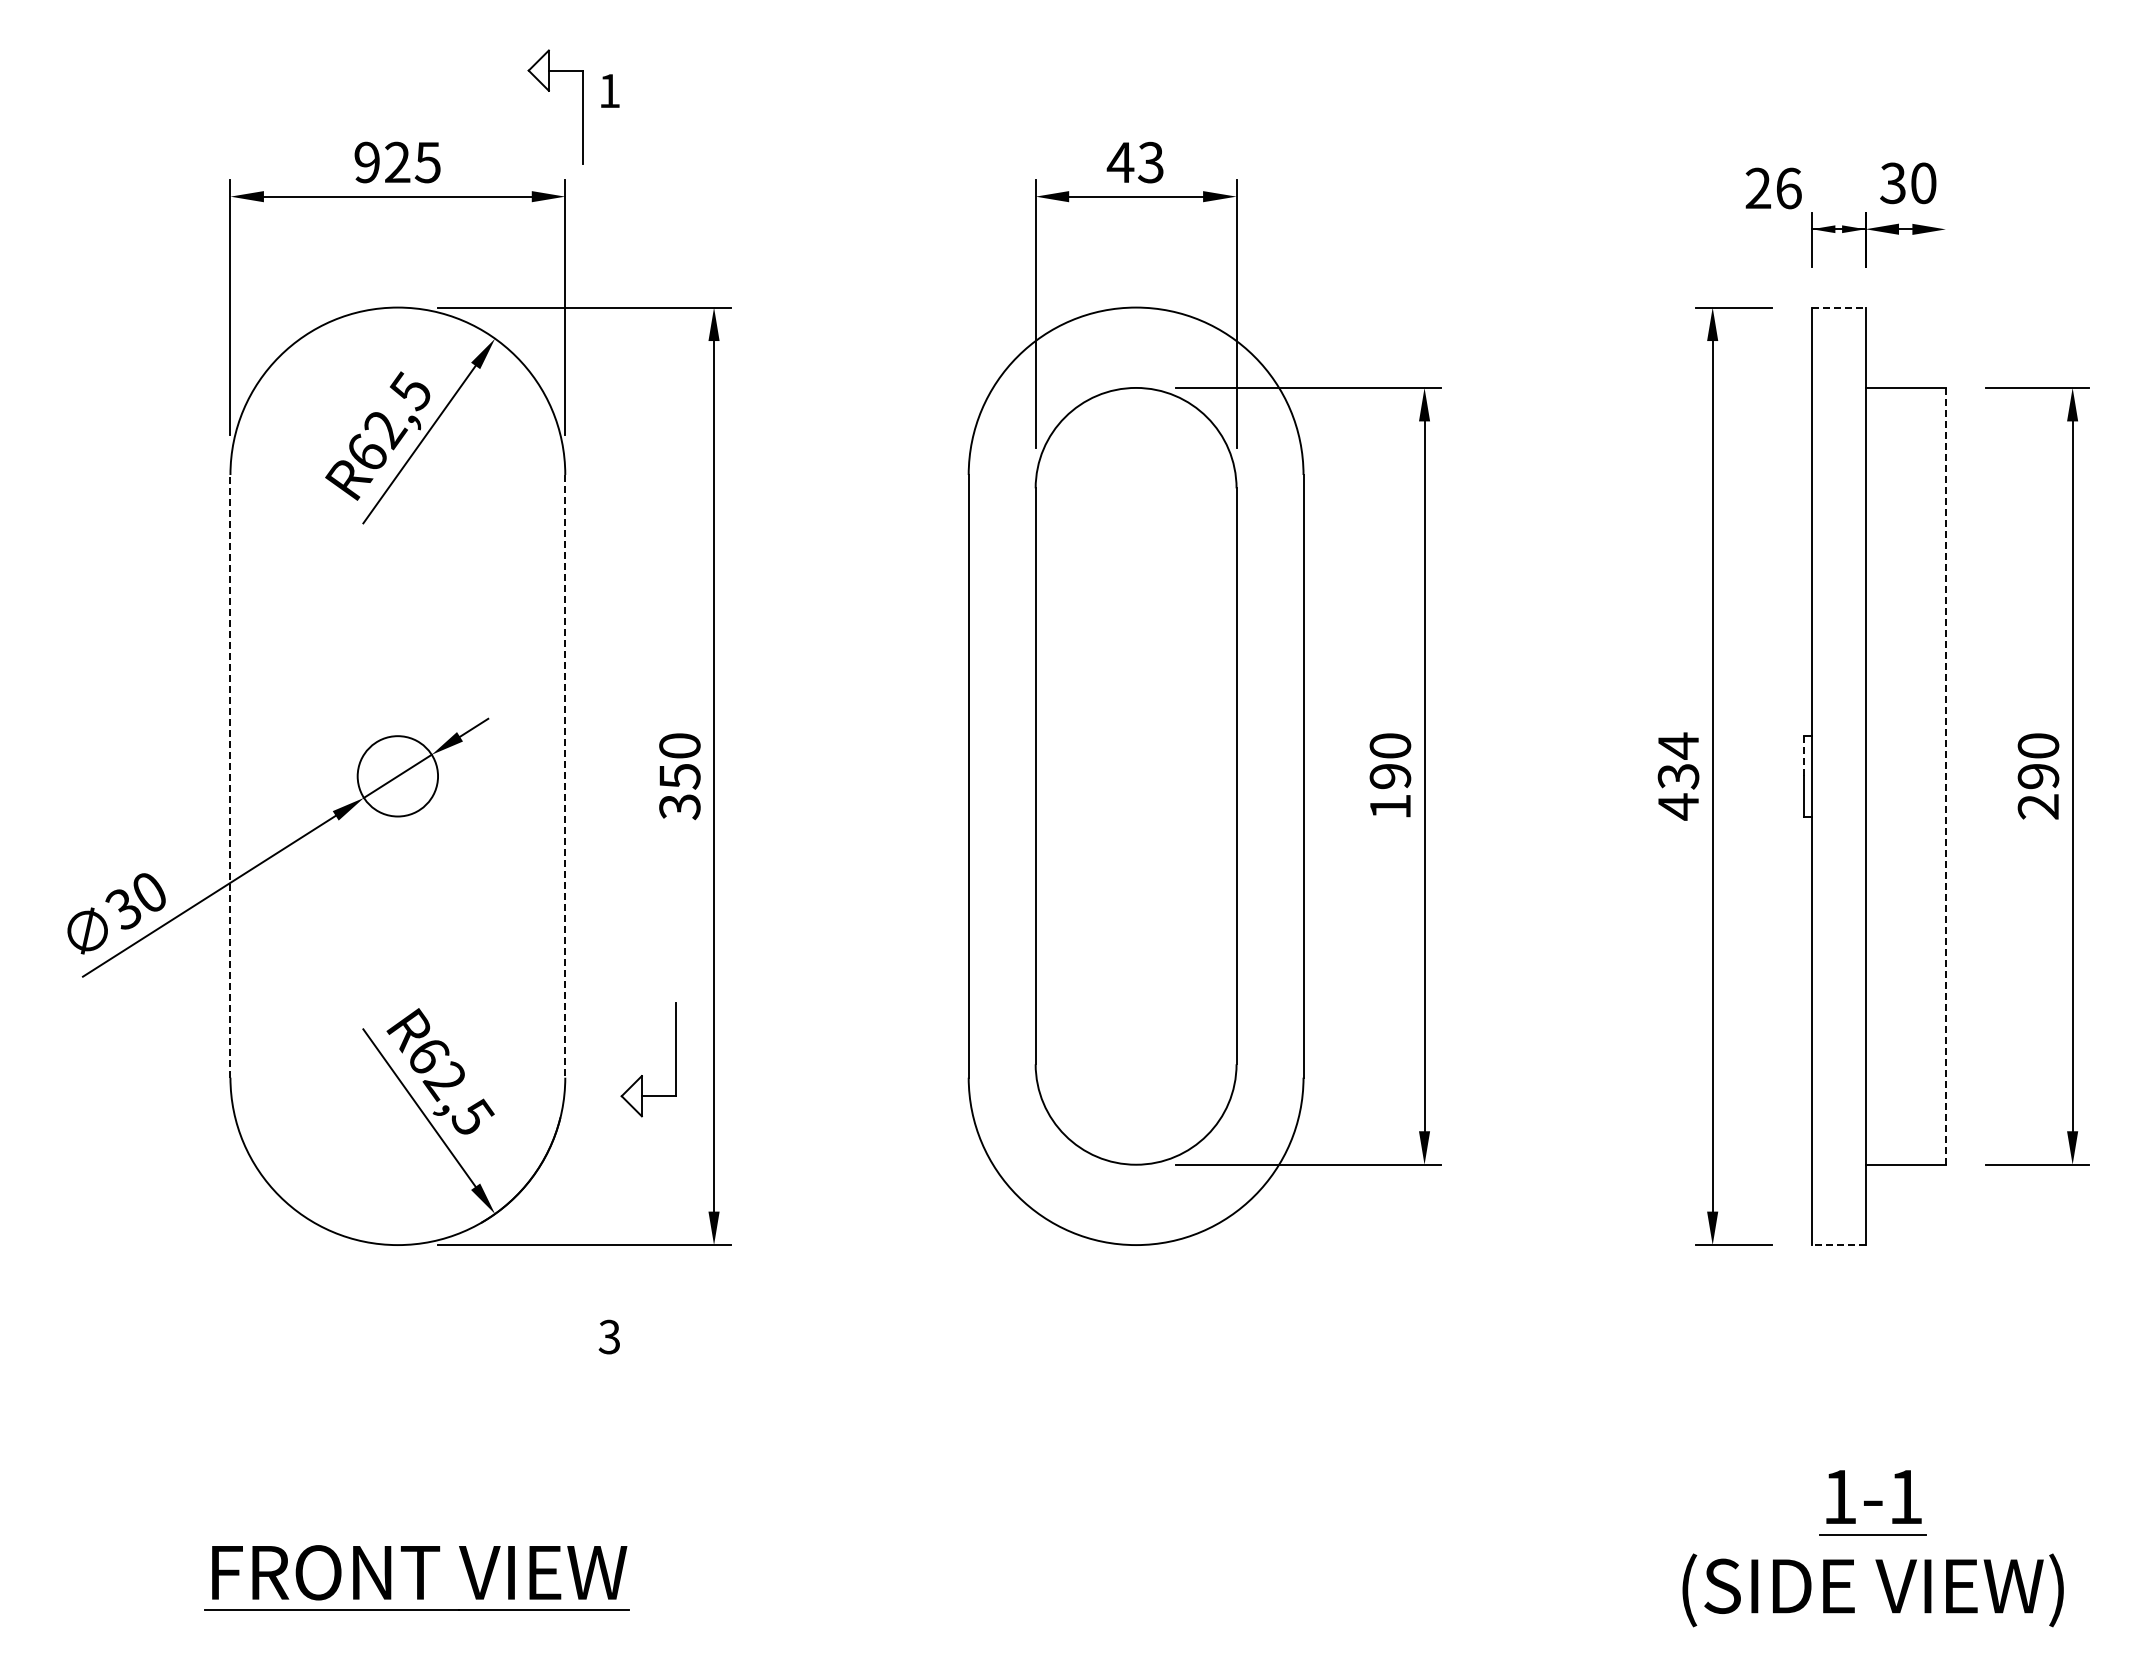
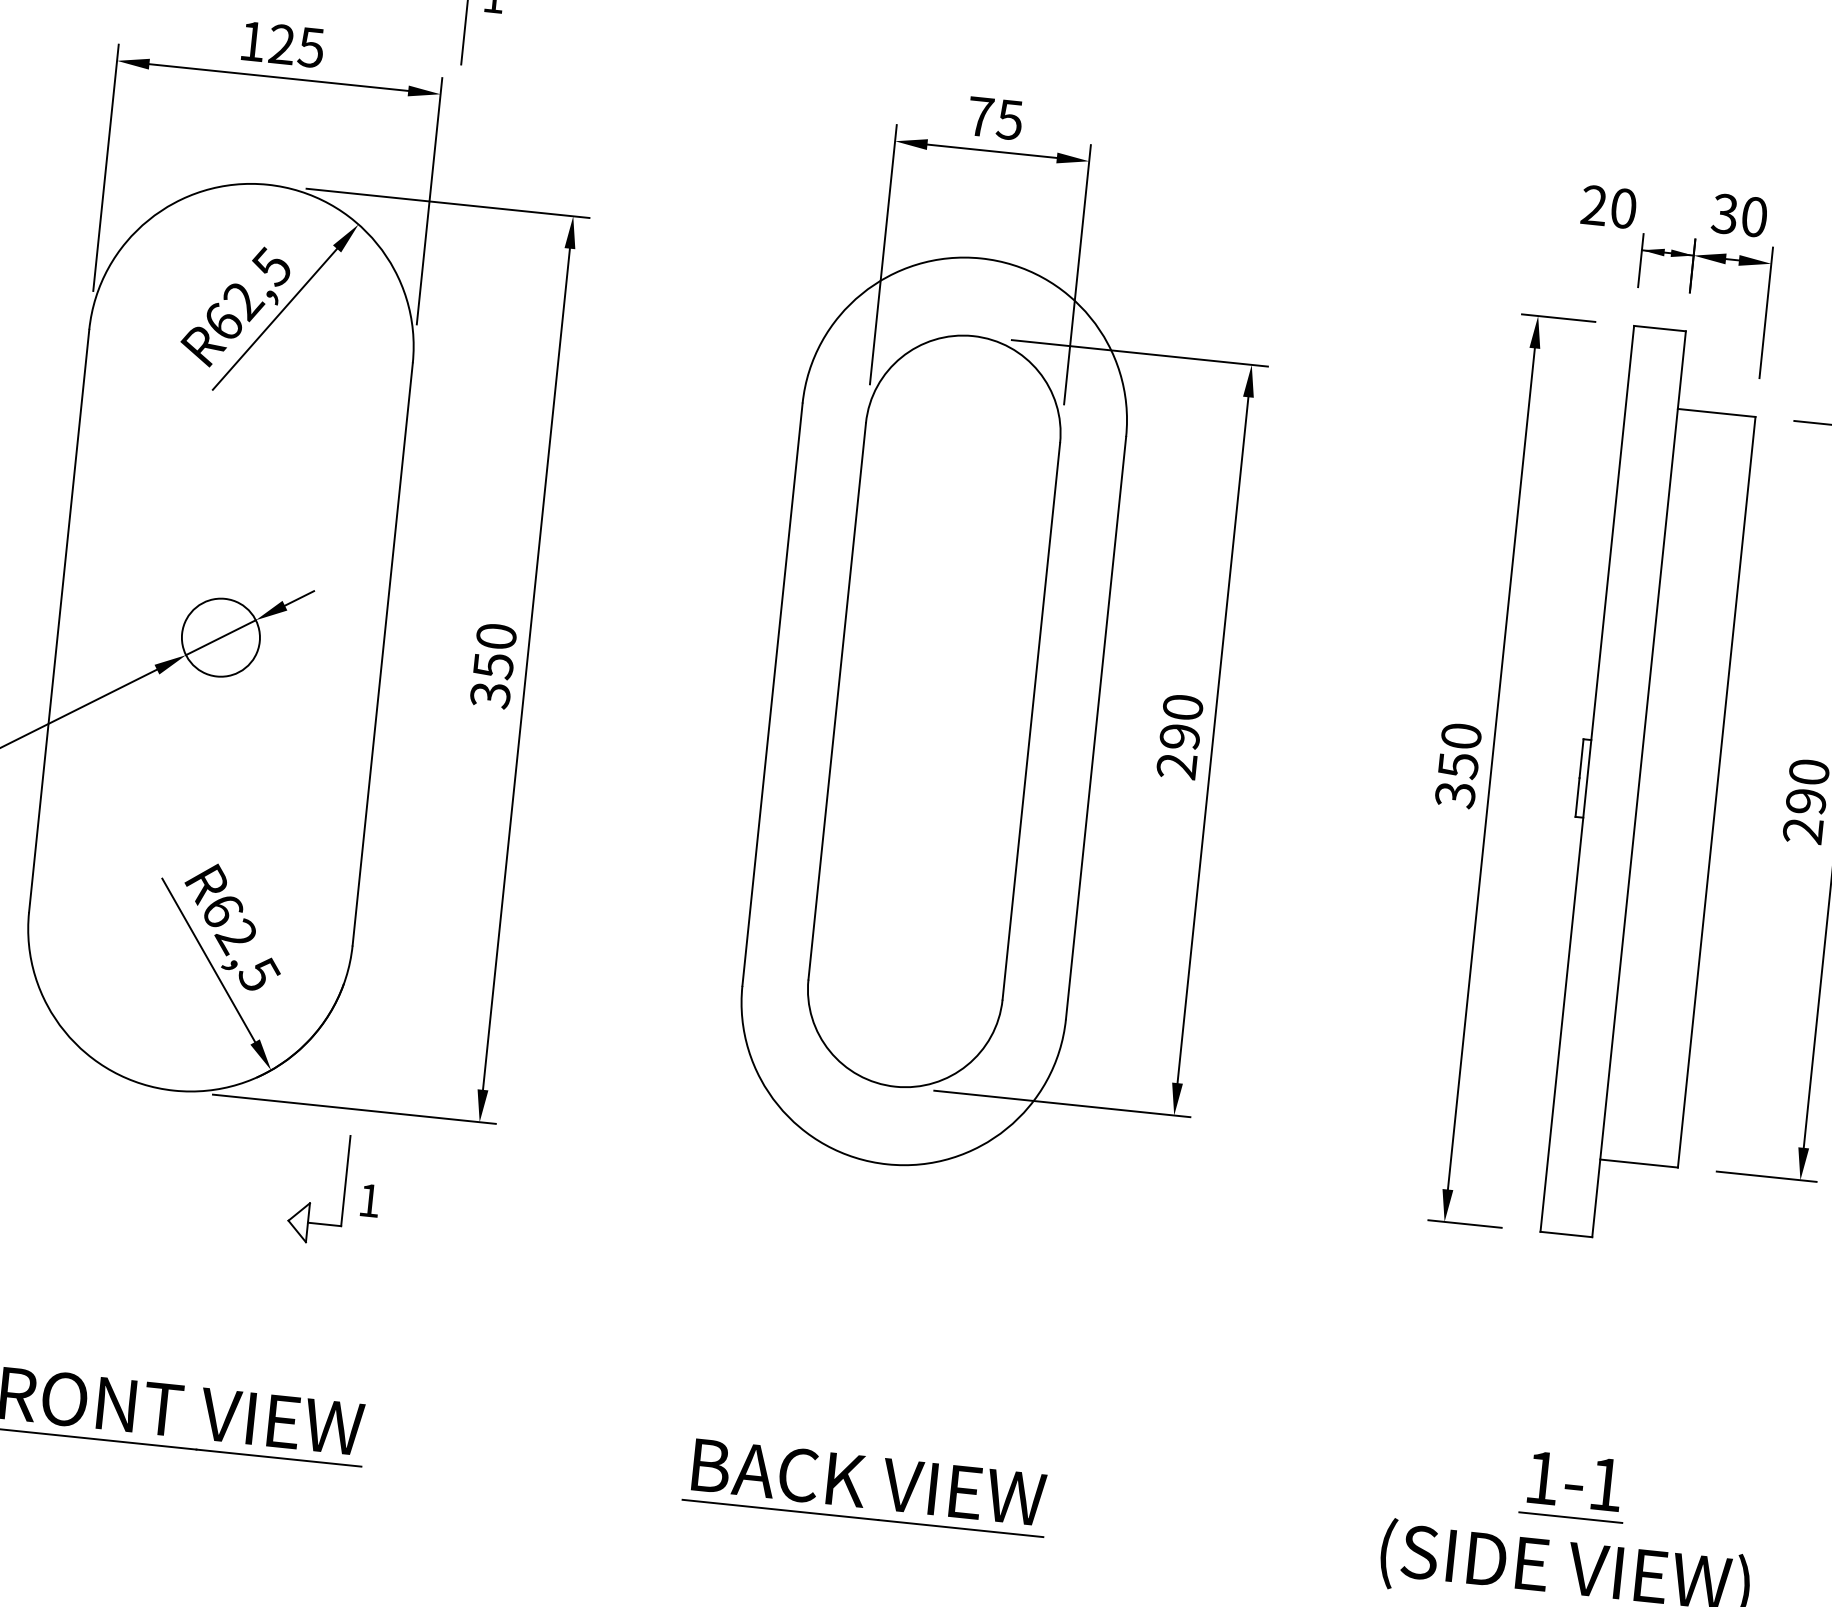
text: (1134, 161) -> (994, 117), 43 -> 75
text: (366, 162) -> (251, 41), 925 -> 125
text: (1788, 188) -> (1623, 208), 26 -> 20
line: (1945, 279) -> (1765, 312), added
line: (1838, 307) -> (1659, 328), dashed -> solid
line: (1803, 755) -> (1581, 757), dashed -> solid
line: (230, 775) -> (59, 620), dashed -> solid
line: (565, 776) -> (382, 654), dashed -> solid
text: (1678, 776) -> (1458, 765), 434 -> 350
line: (1945, 776) -> (1716, 792), dashed -> solid
text: (1389, 806) -> (1176, 765), 190 -> 290
part: (642, 1075) -> (310, 1202), moved
line: (1838, 1245) -> (1566, 1234), dashed -> solid
text: (608, 1336) -> (368, 1199), 3 -> 1
part: (1138, 1583) -> (855, 1491), added

